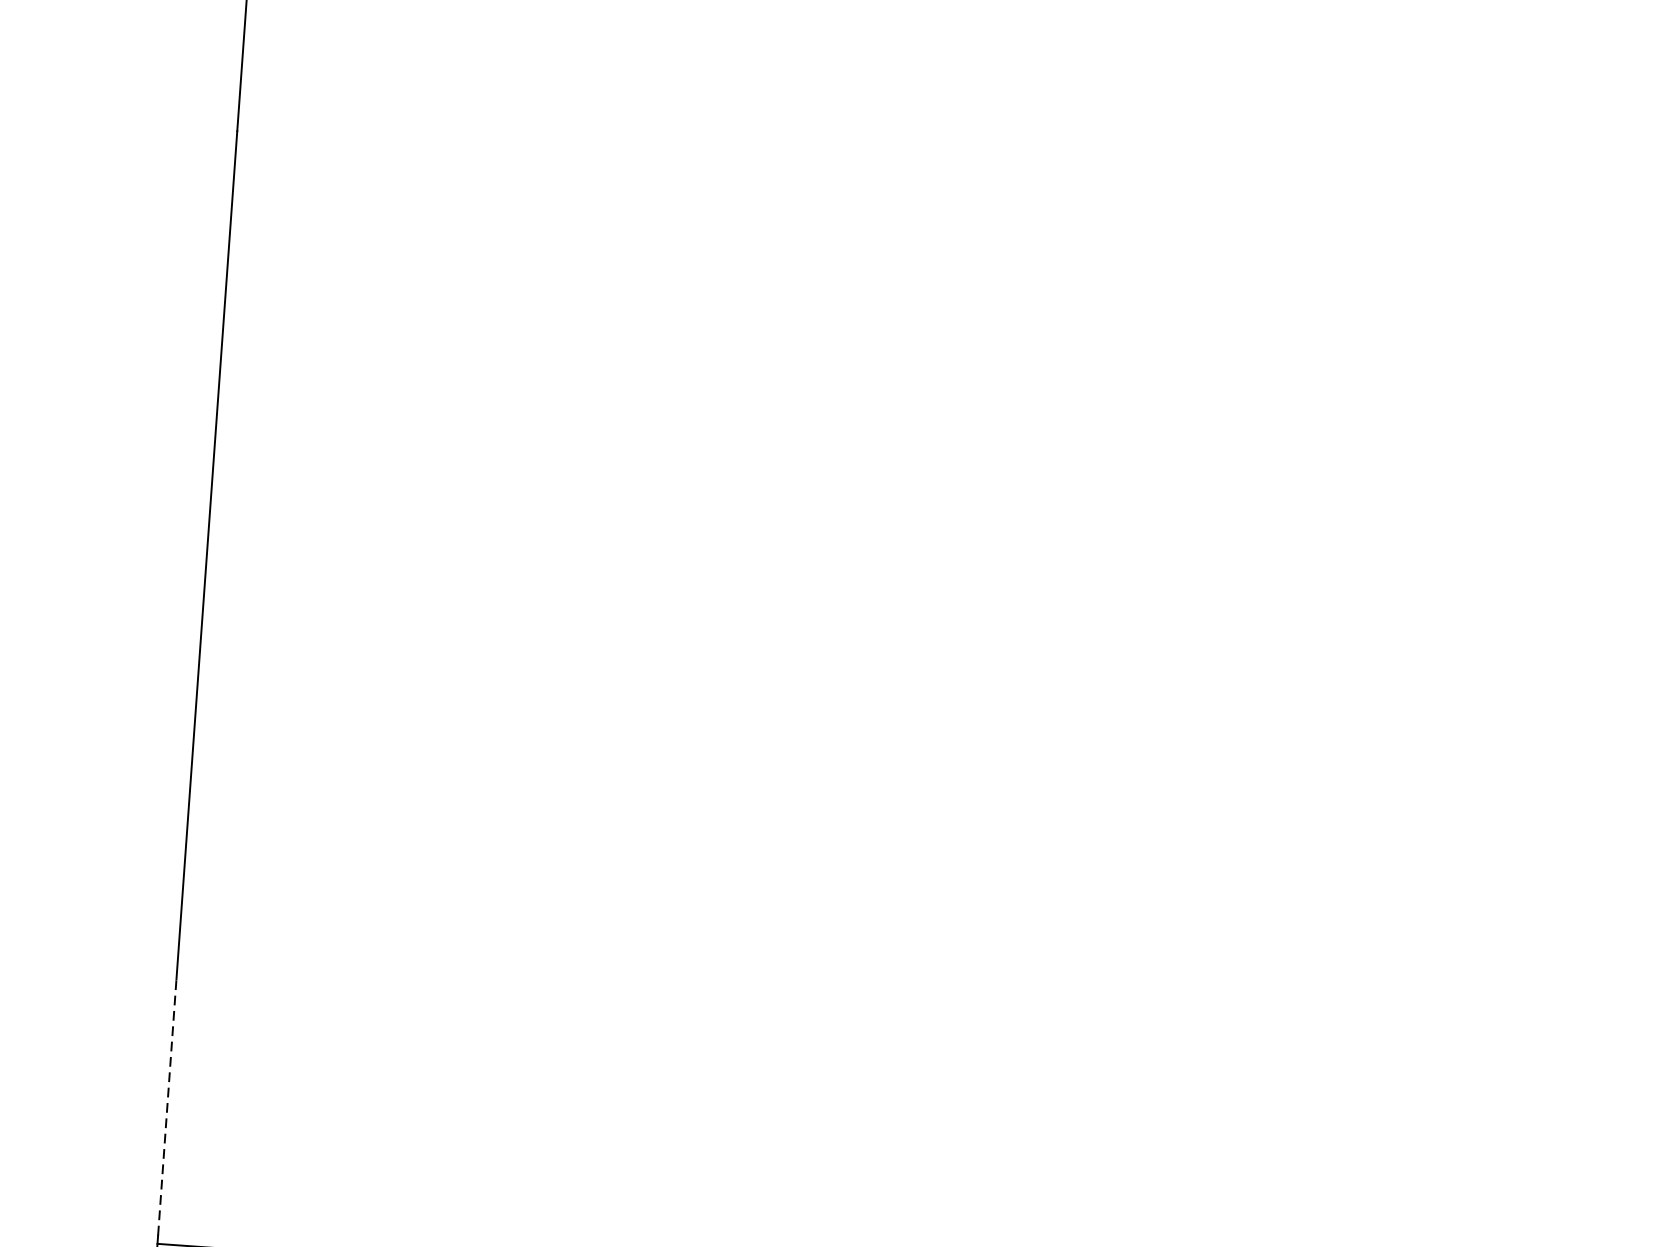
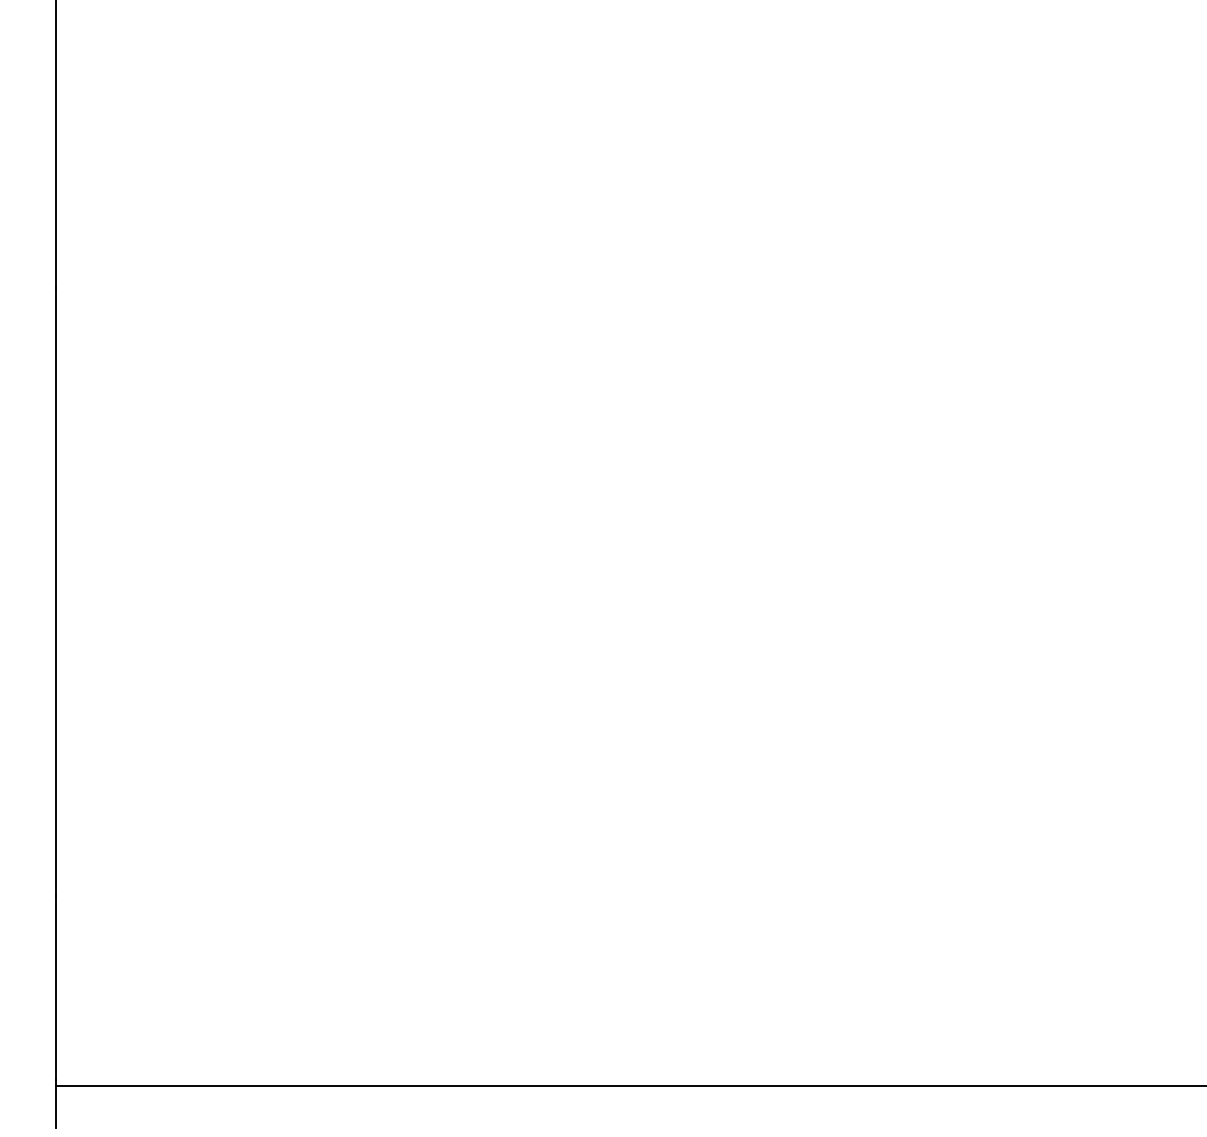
line: (167, 1107) -> (56, 987), dashed -> solid

